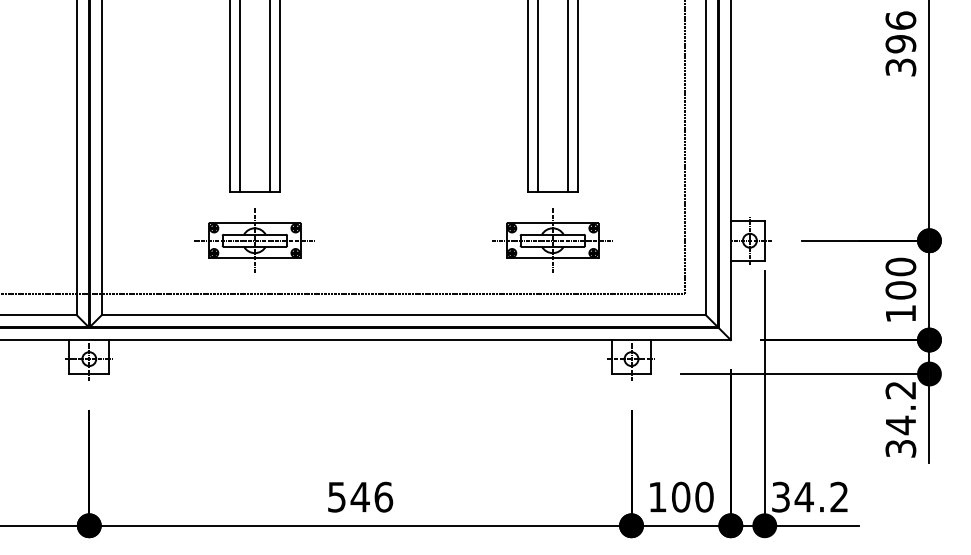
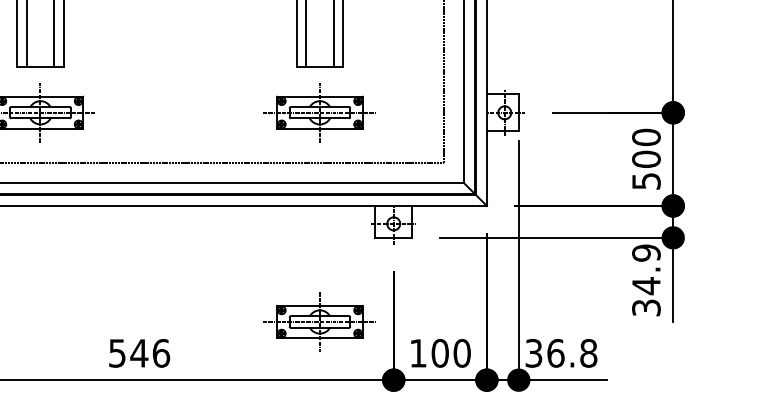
text: (901, 313) -> (646, 181), 100 -> 500
text: (900, 390) -> (646, 253), 34.2 -> 34.9
part: (552, 463) -> (319, 321), added
text: (821, 496) -> (571, 352), 34.2 -> 36.8

